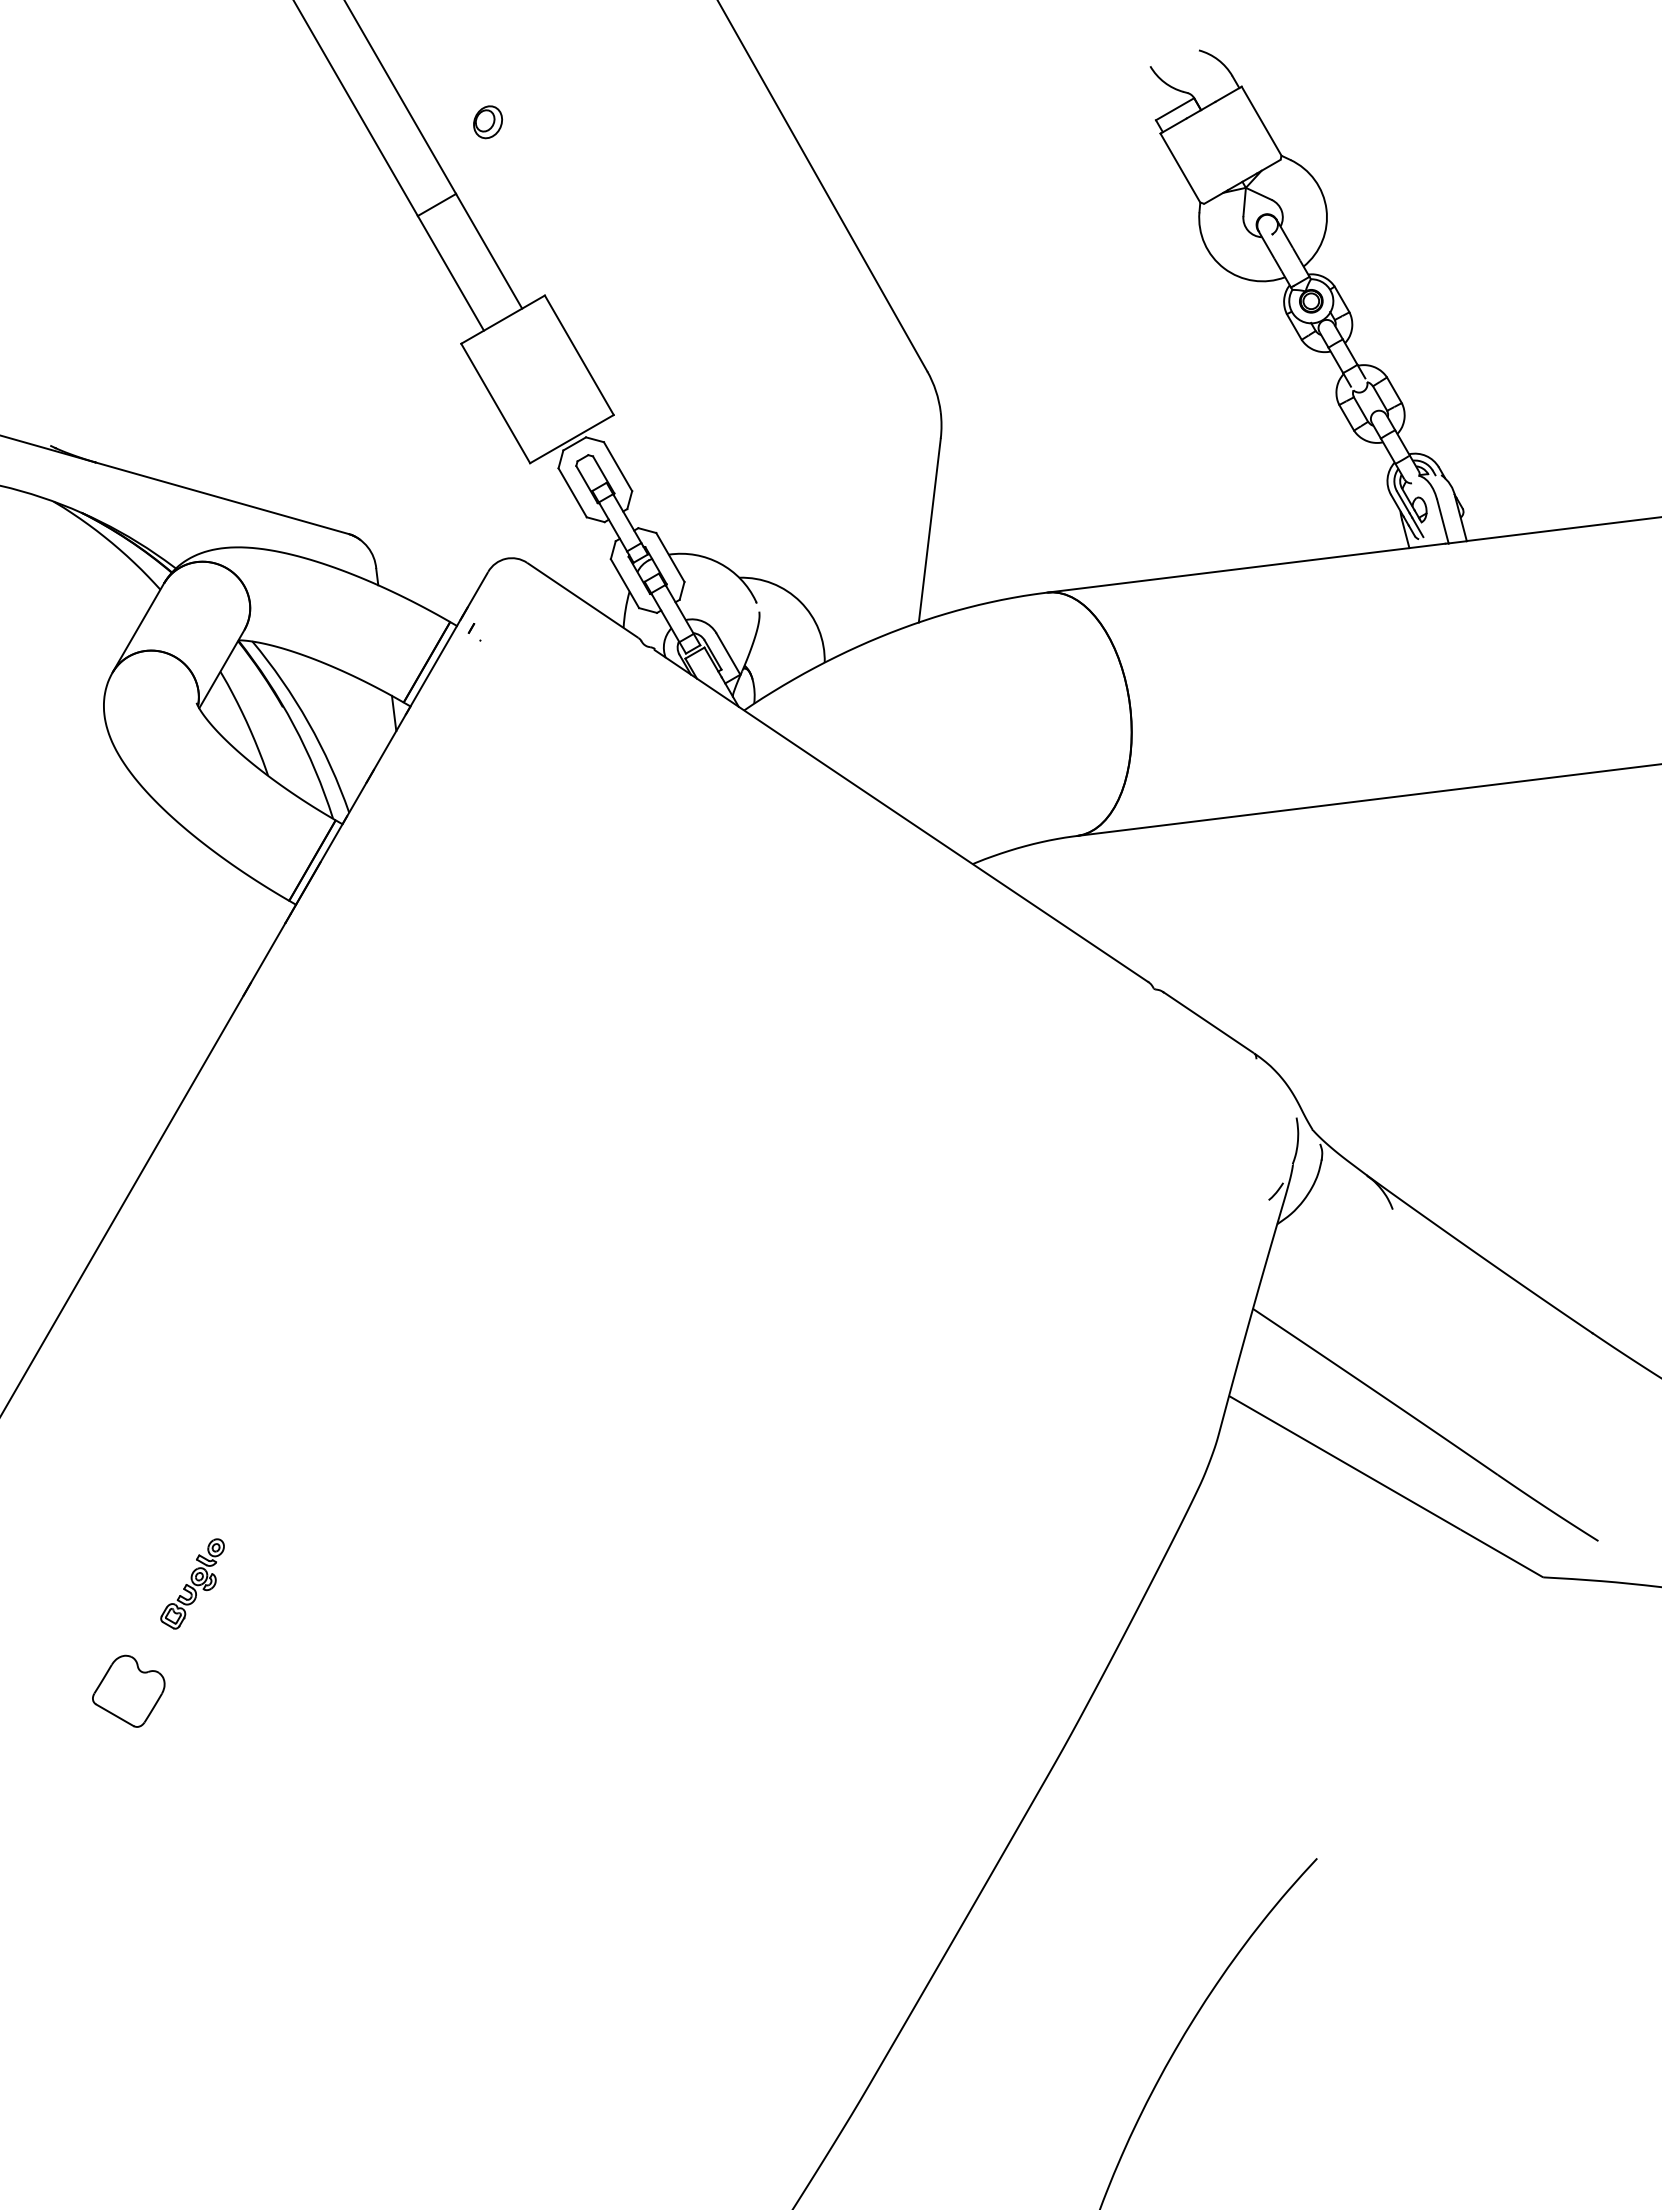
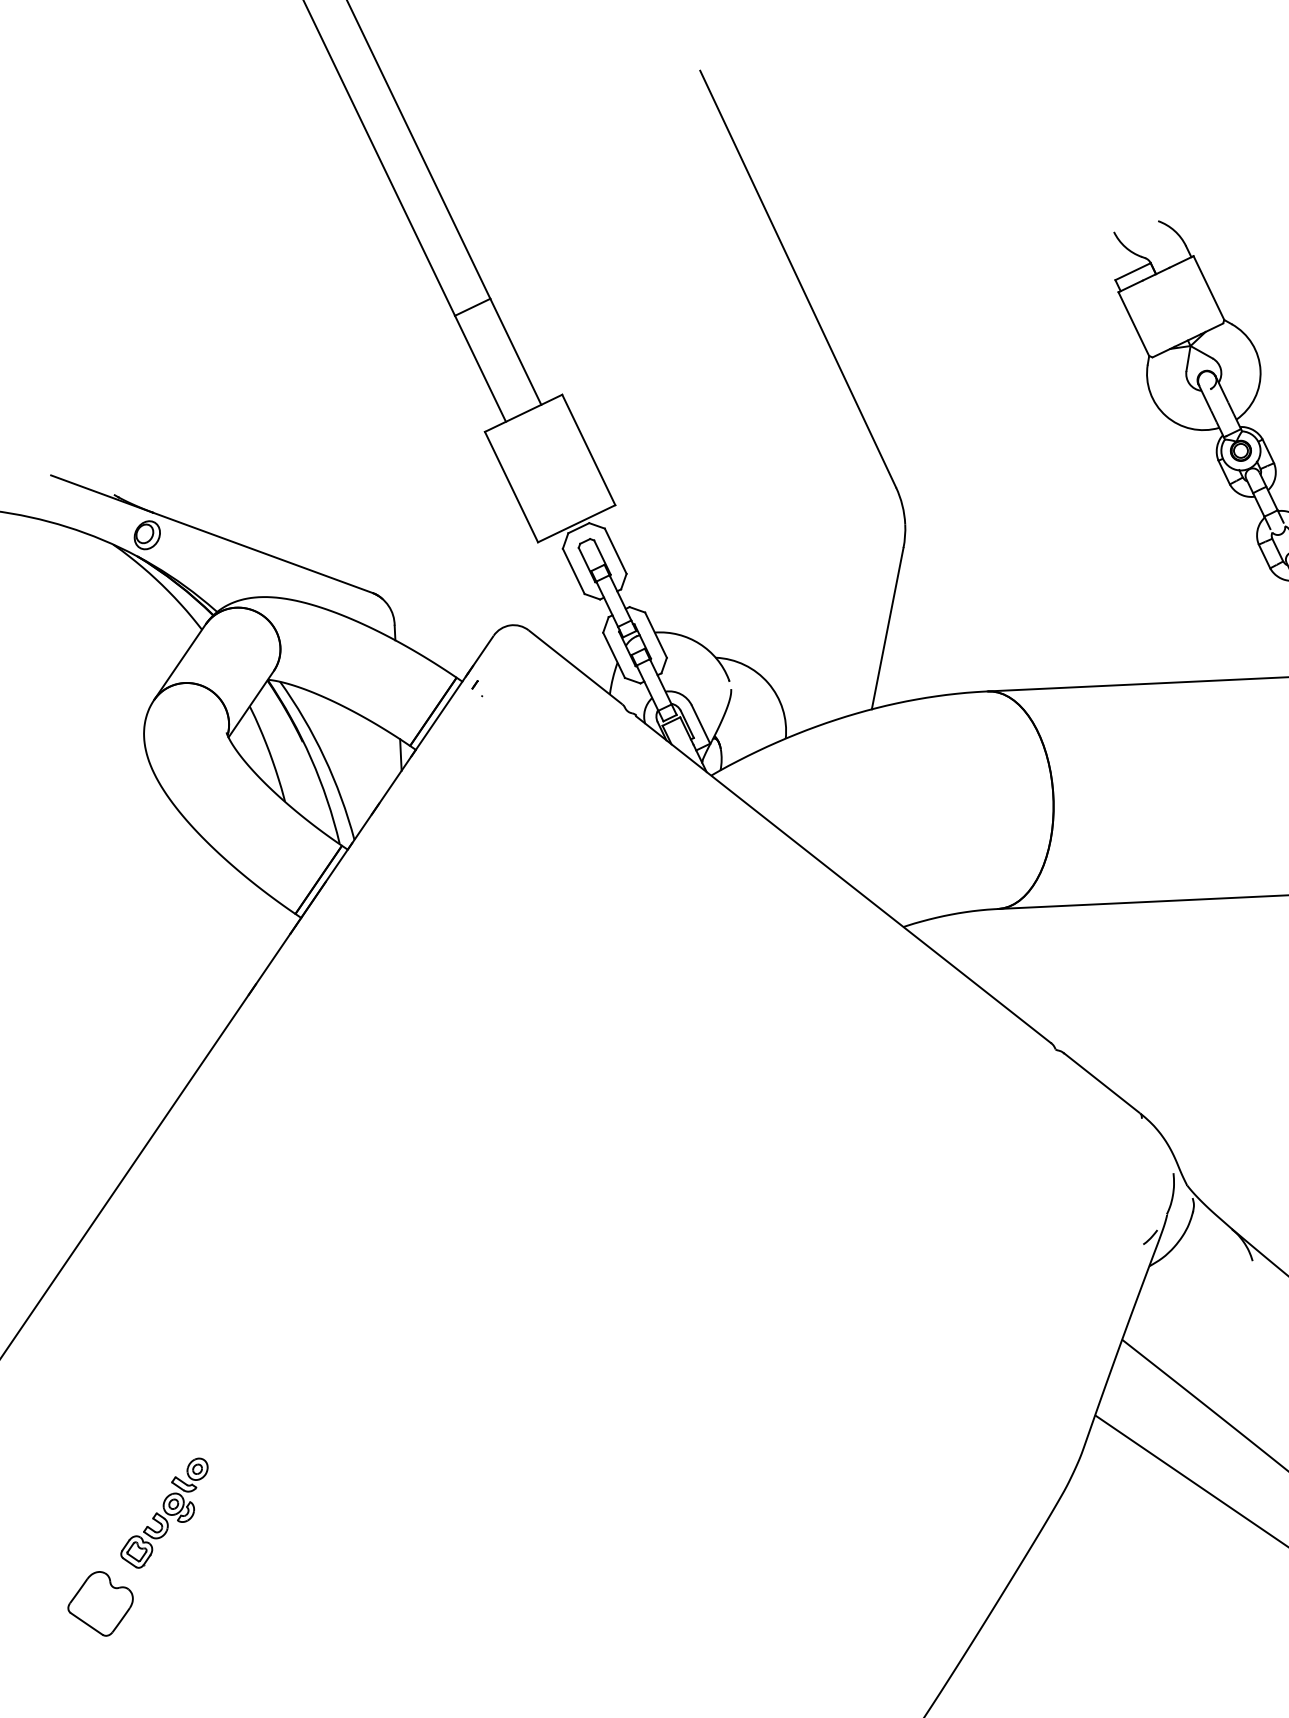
part: (487, 122) -> (146, 535), moved
part: (192, 1583) -> (164, 1512), size x1.43

